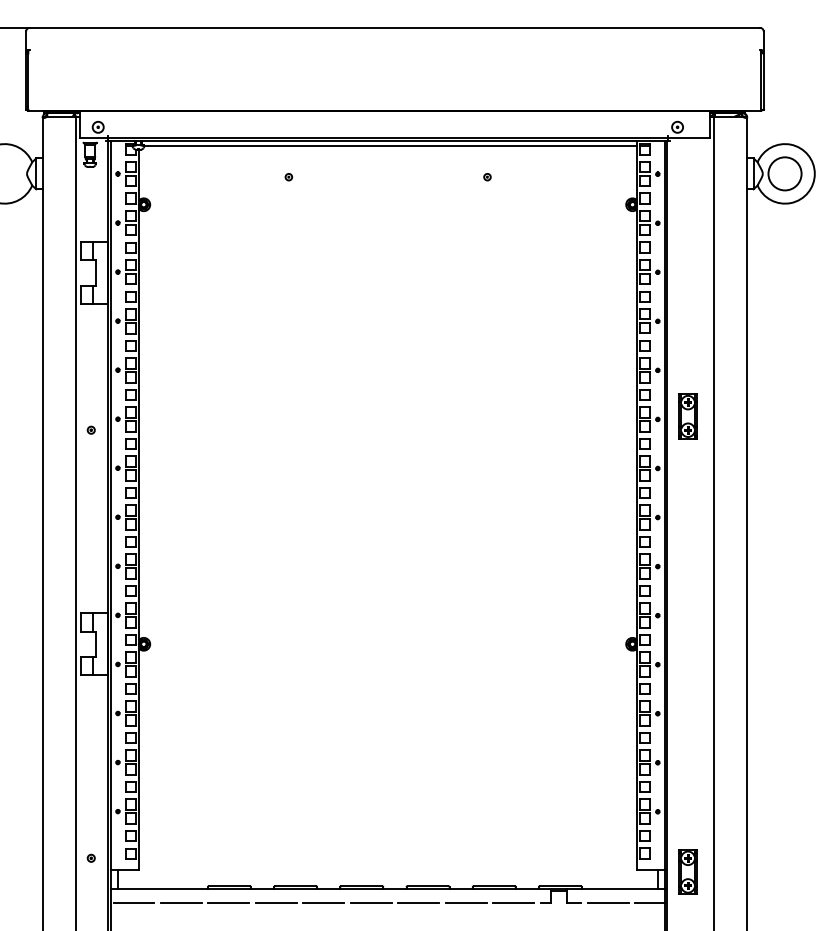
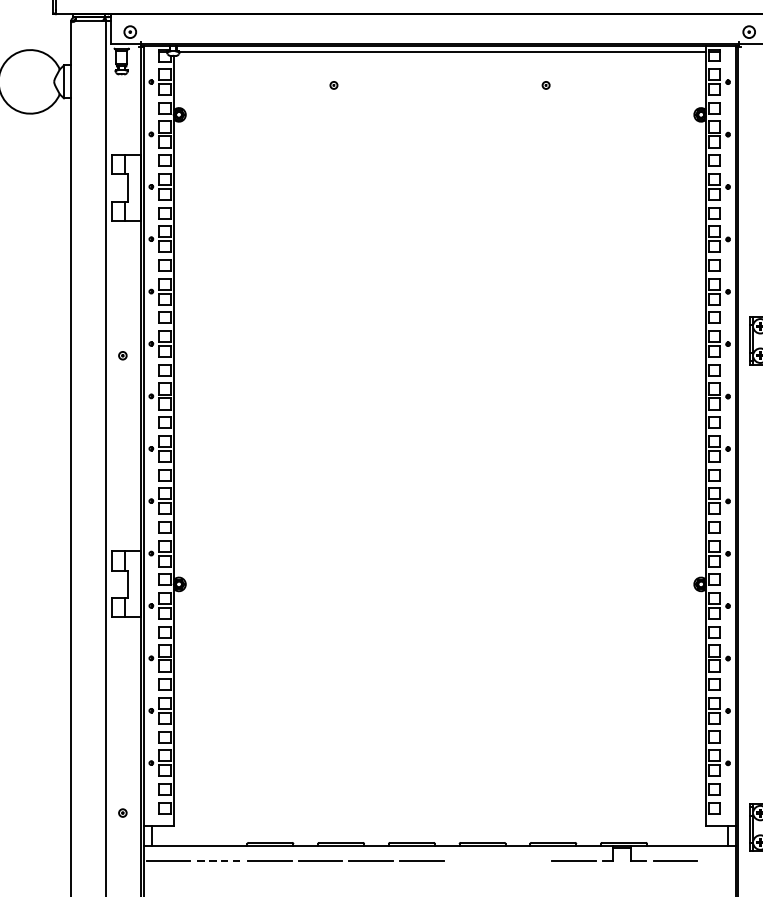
line: (181, 903) -> (219, 861), solid -> dashed
line: (418, 903) -> (472, 861), removed
line: (465, 903) -> (522, 861), removed
line: (650, 903) -> (720, 861), removed

